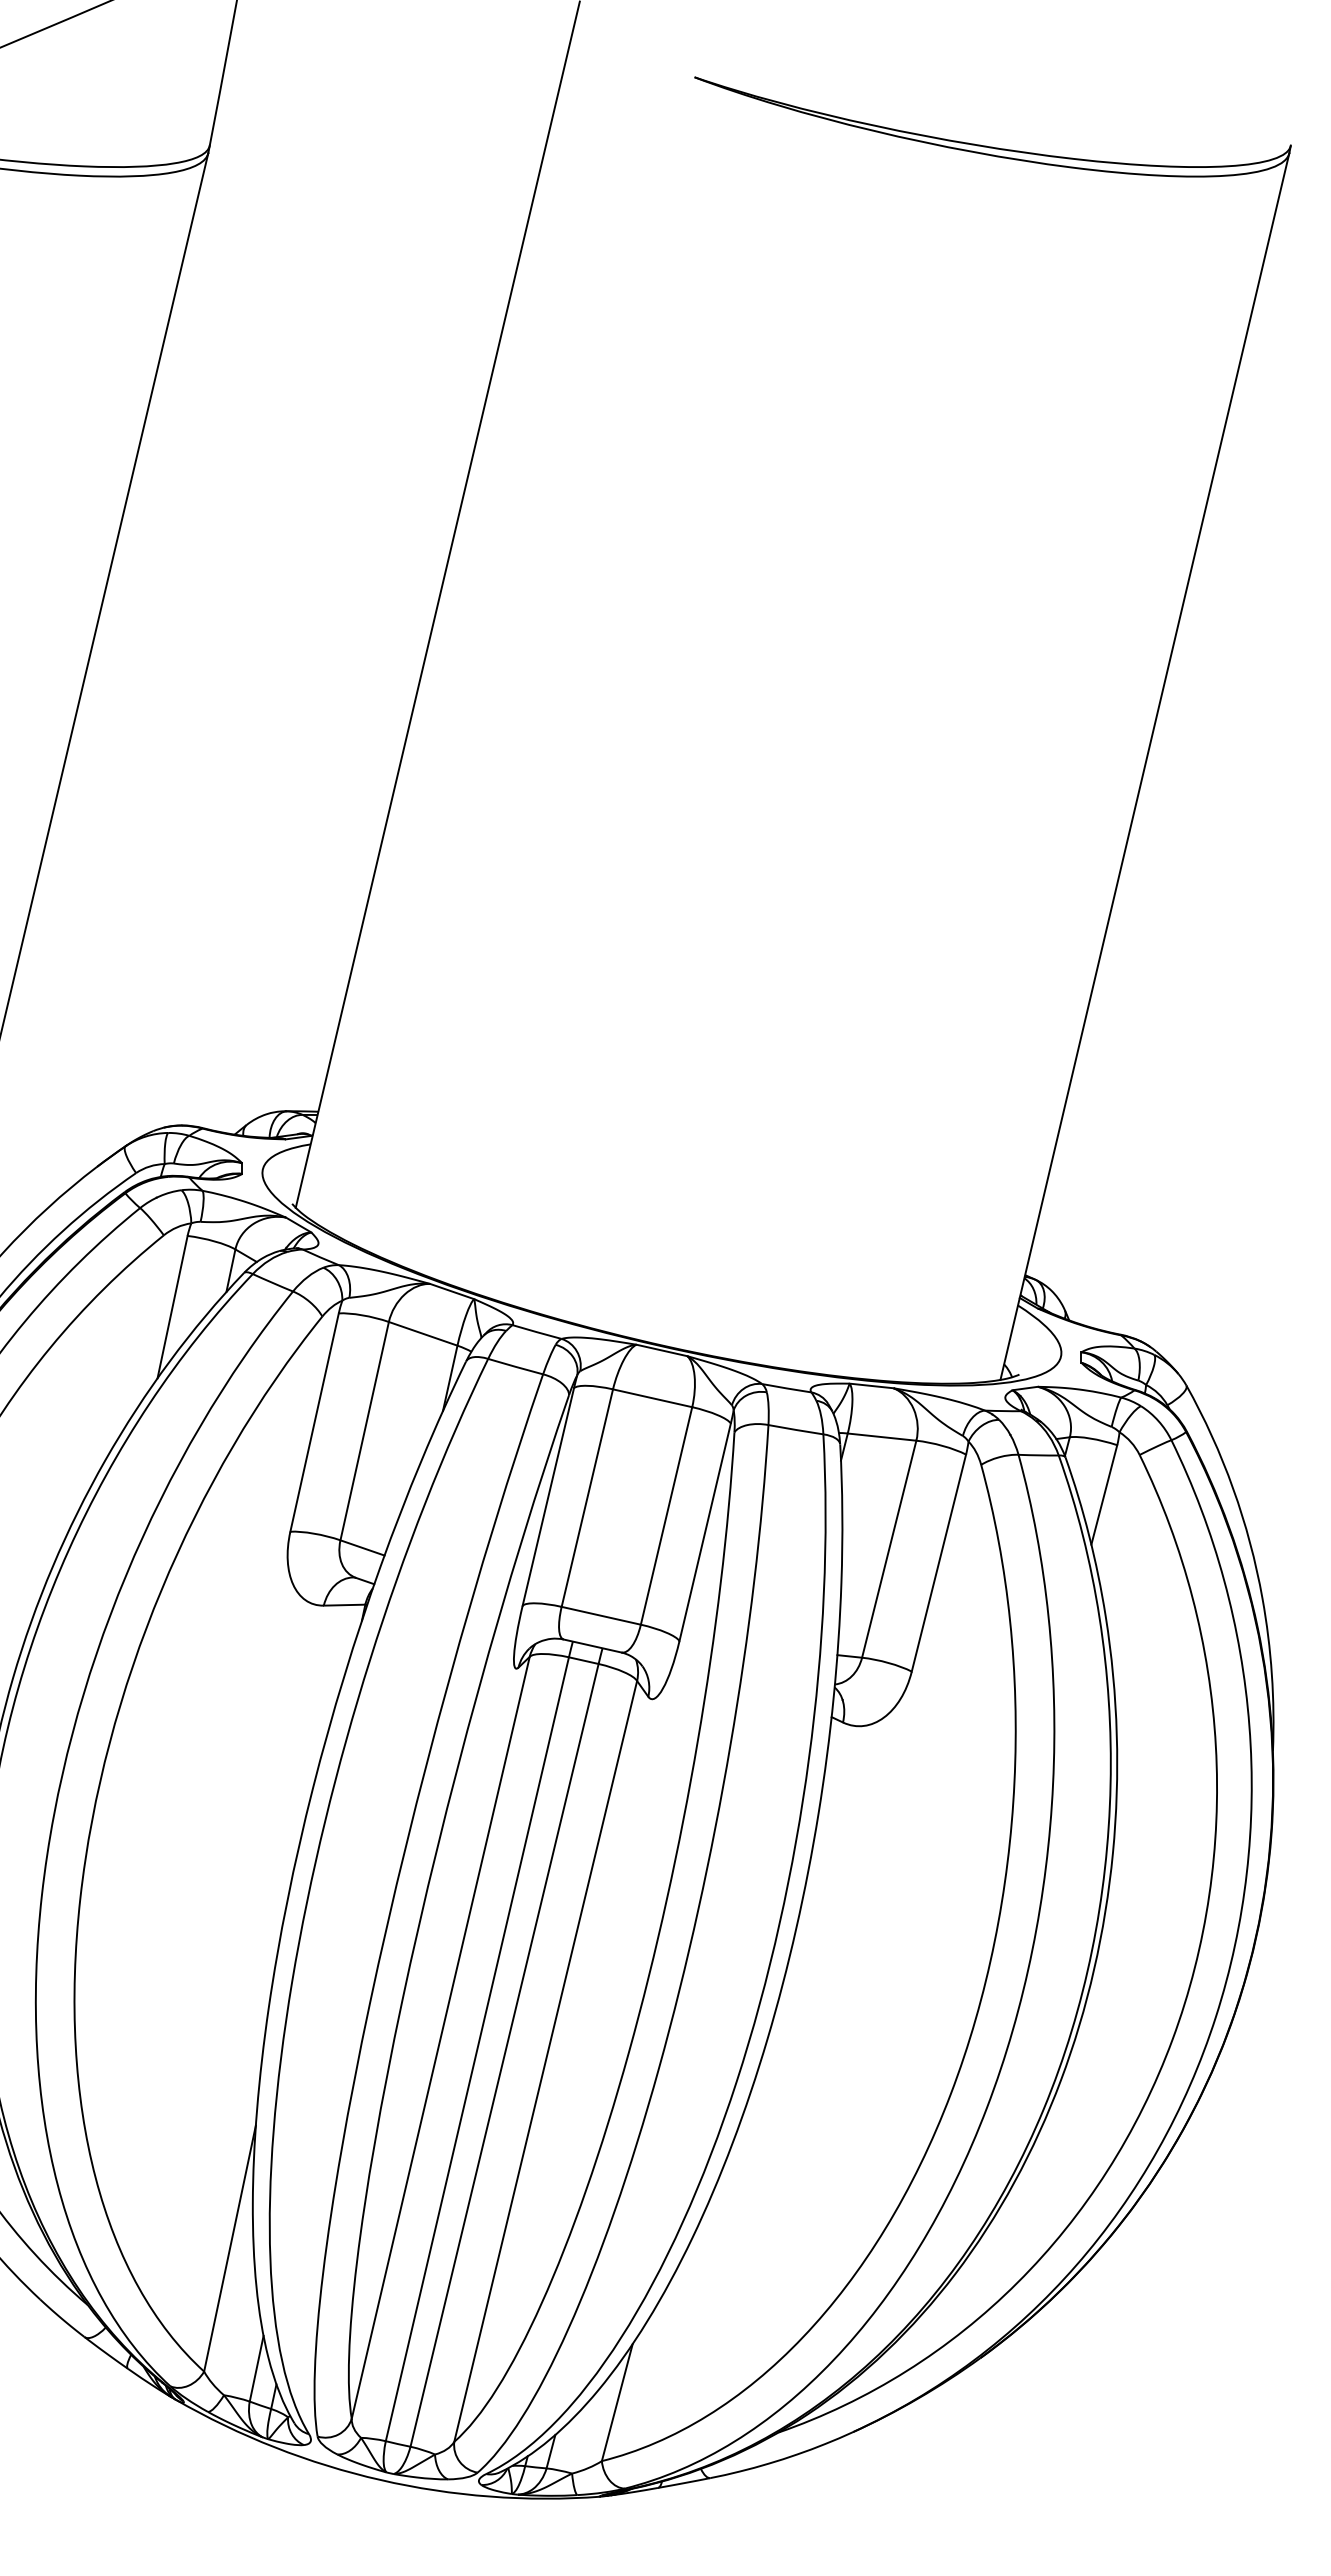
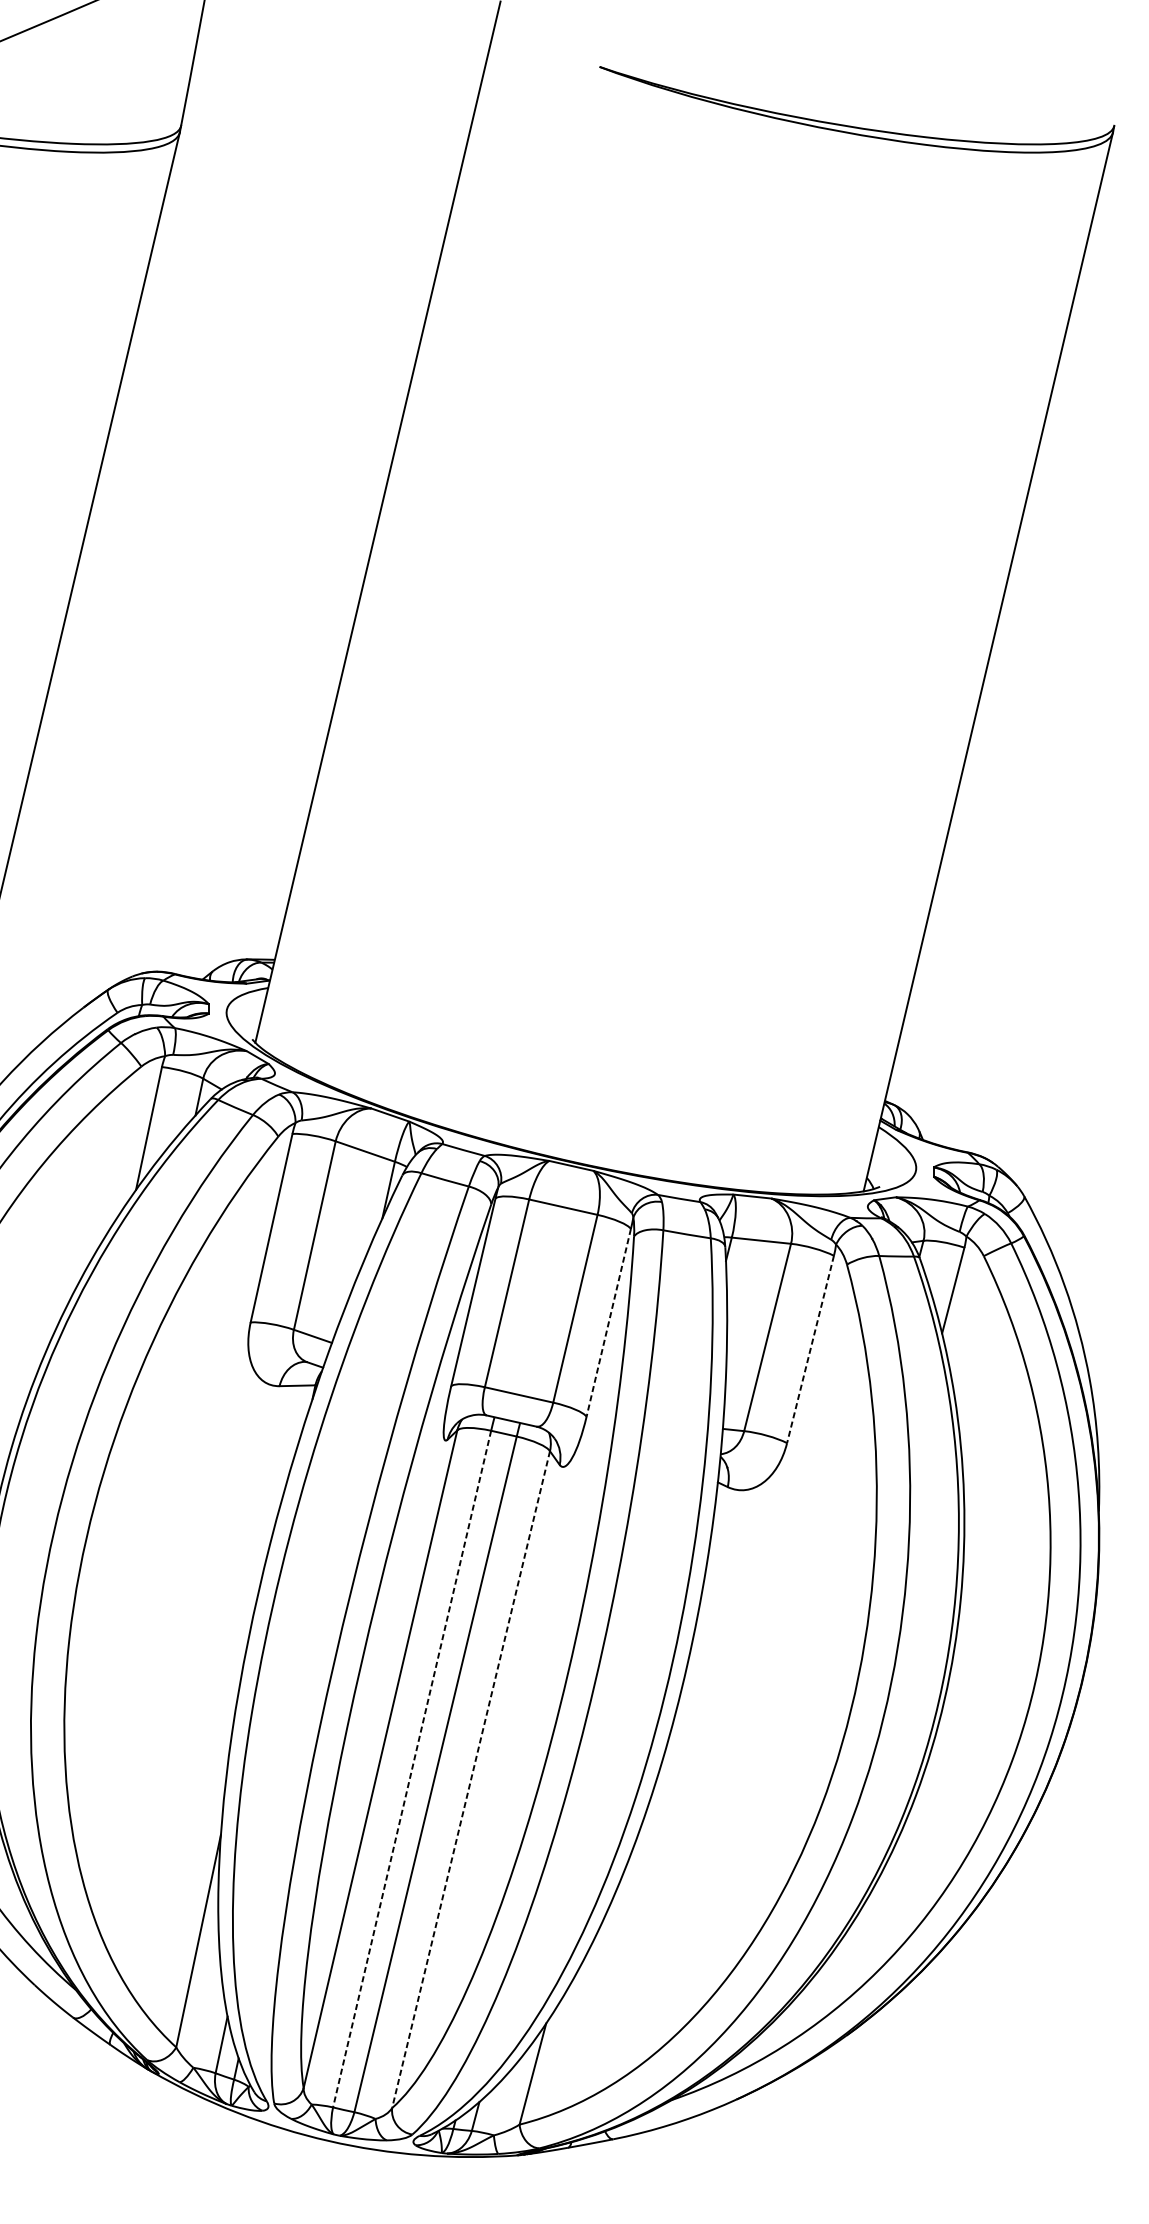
line: (705, 1532) -> (609, 1323), solid -> dashed
line: (938, 1563) -> (810, 1349), solid -> dashed
line: (477, 2049) -> (412, 1769), solid -> dashed
line: (545, 2061) -> (470, 1779), solid -> dashed

